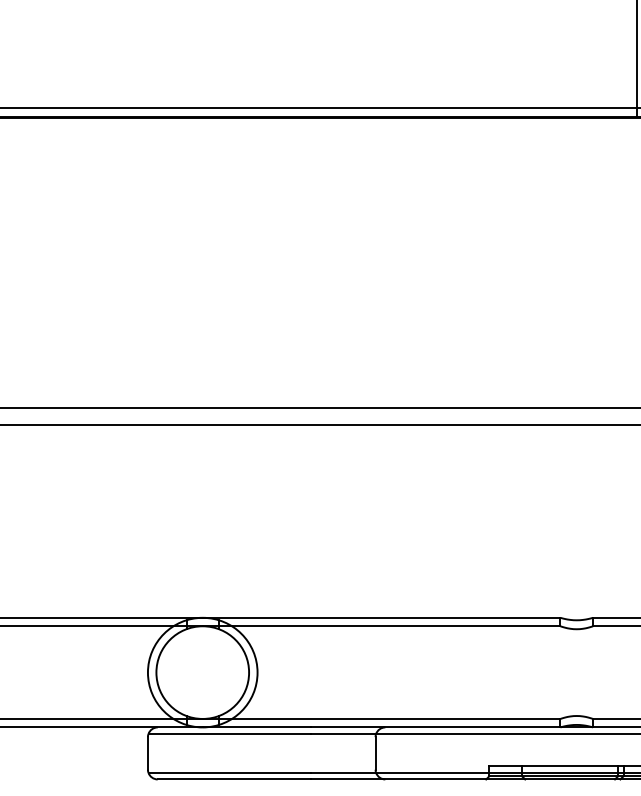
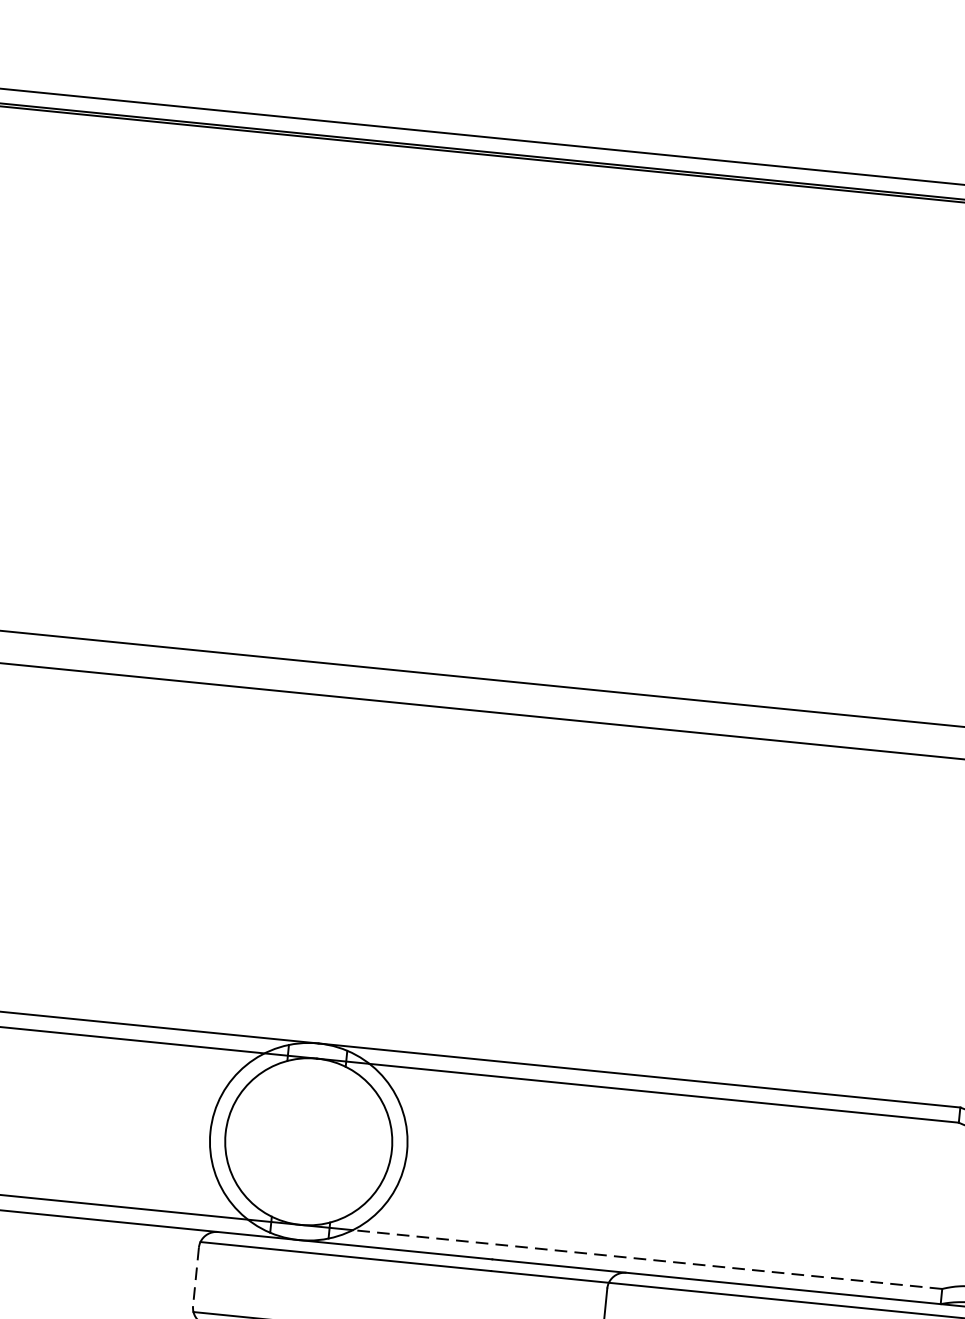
line: (395, 718) -> (646, 1258), solid -> dashed
line: (147, 753) -> (195, 1276), solid -> dashed

